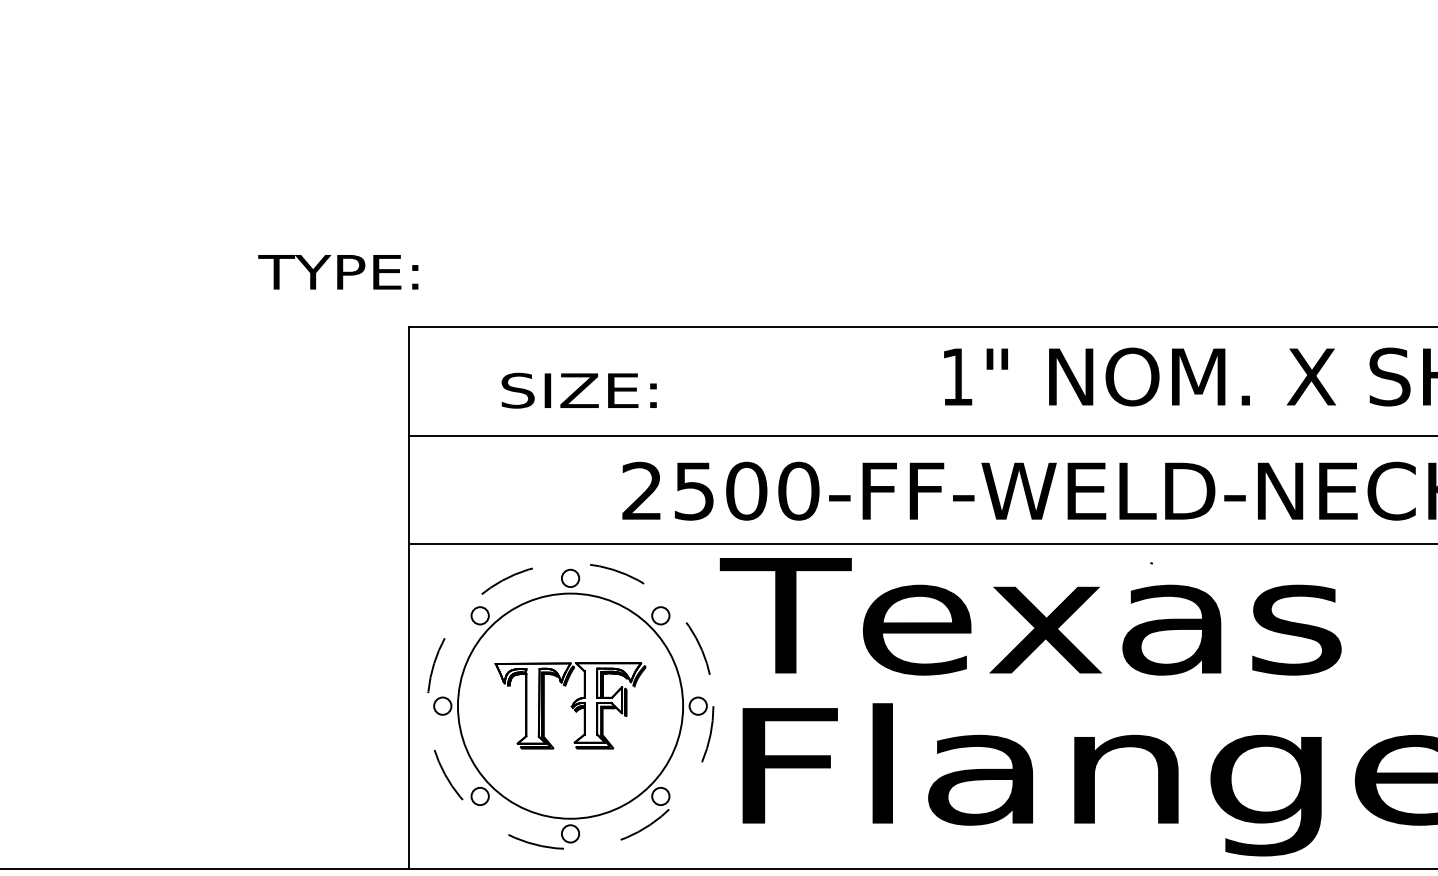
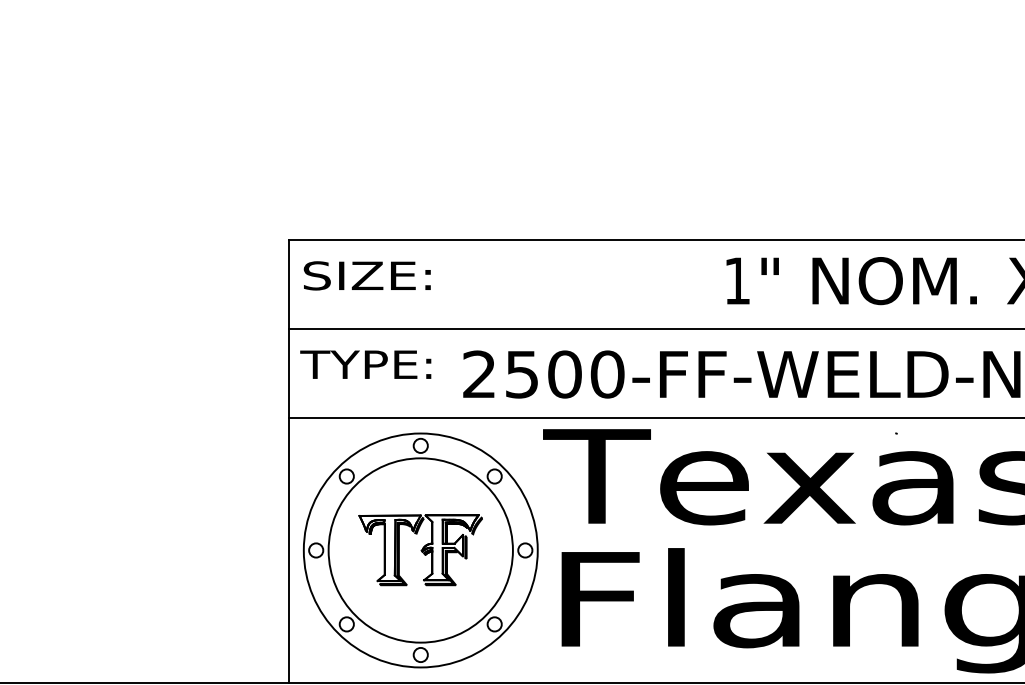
text: (338, 272) -> (365, 364), moved
text: (578, 390) -> (366, 275), moved
circle: (570, 706) -> (420, 550), dashed -> solid

